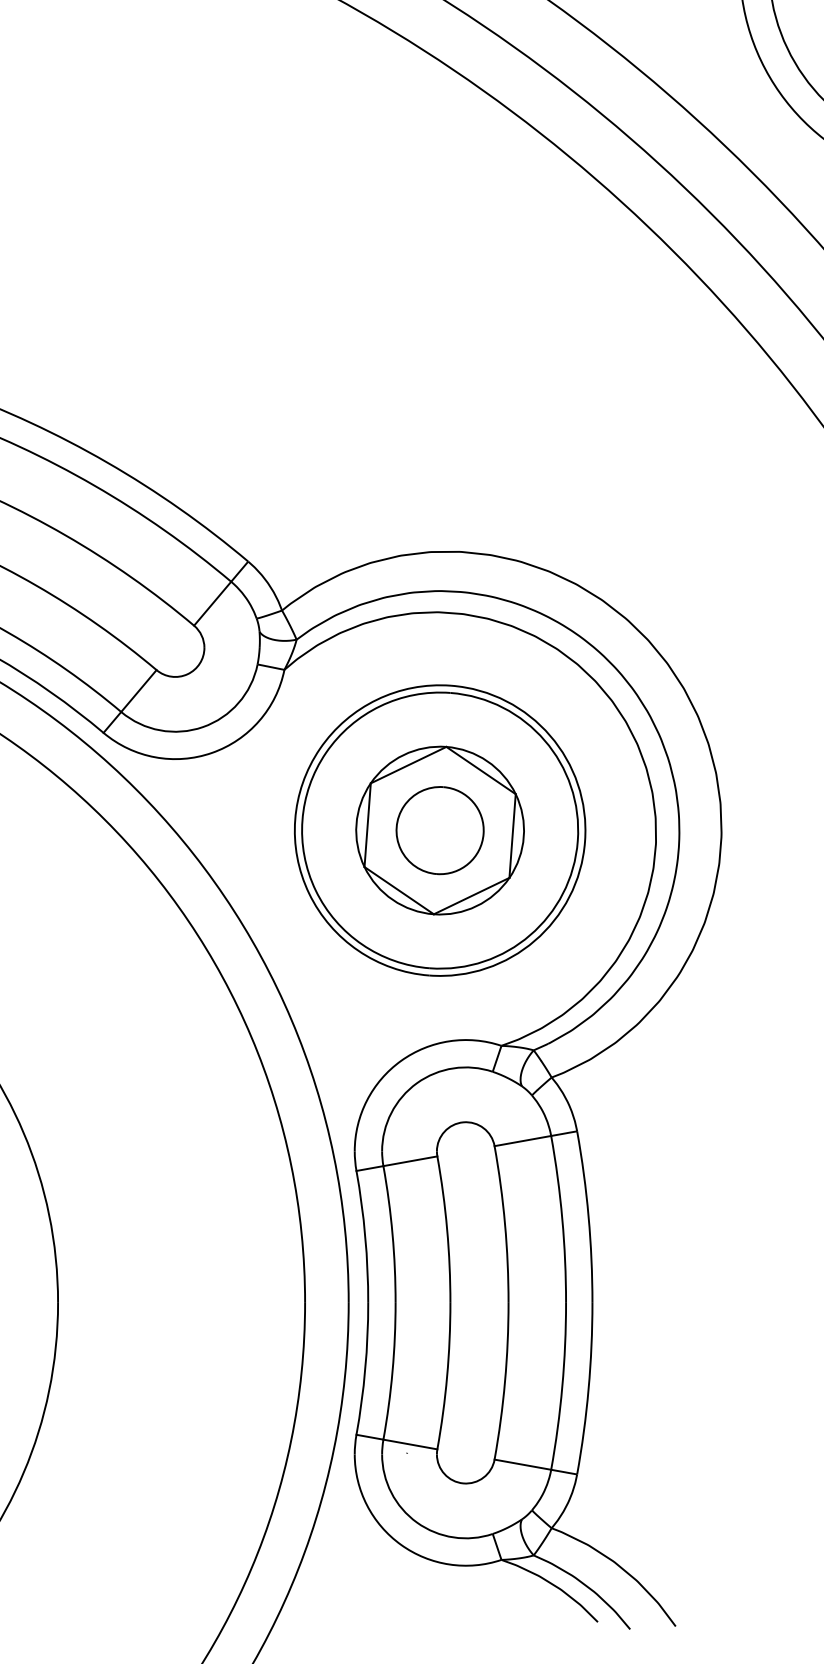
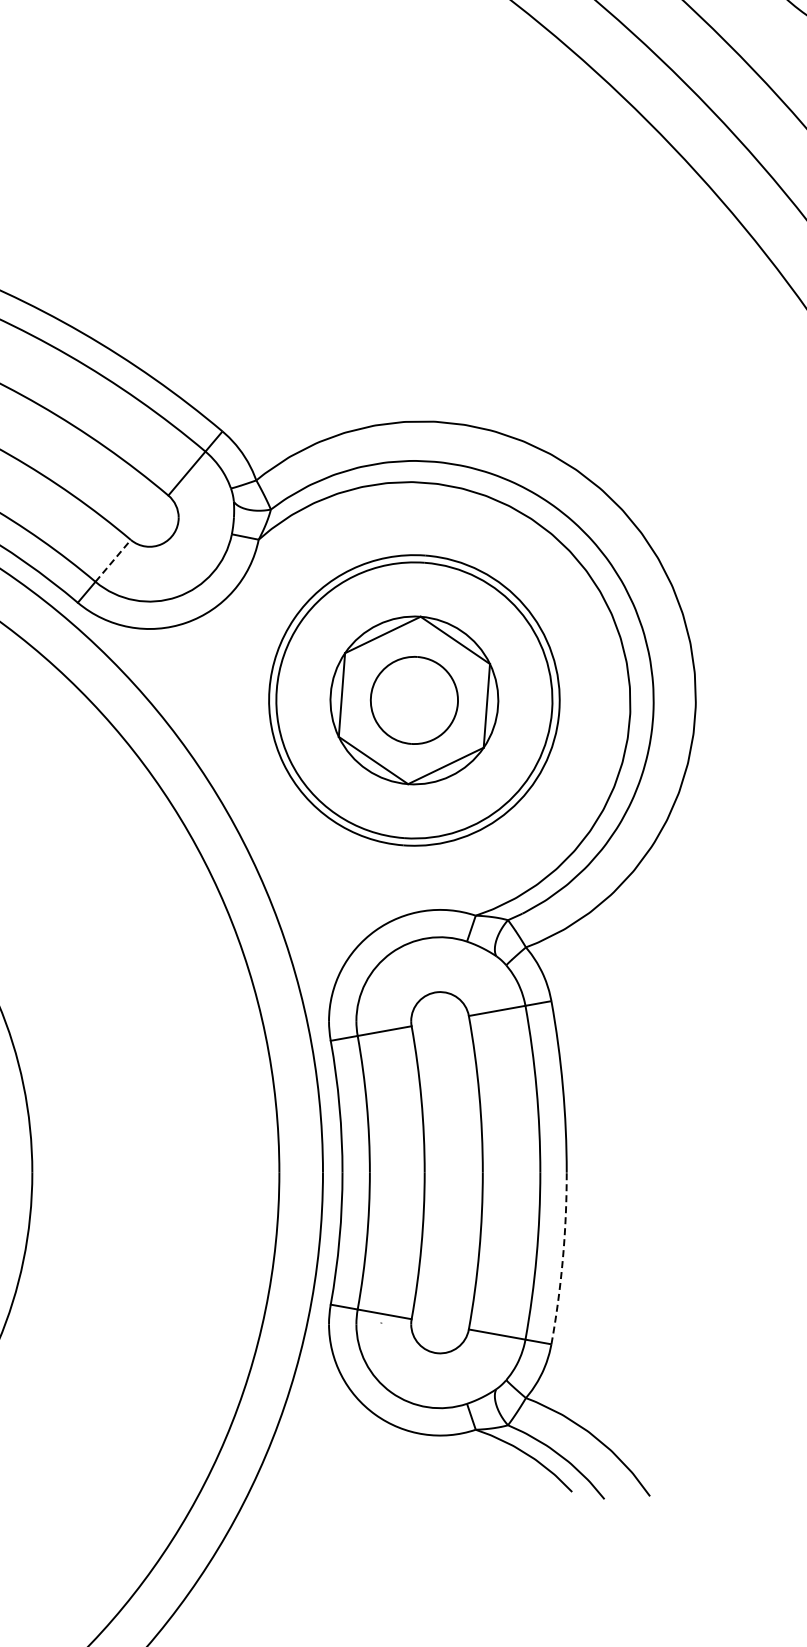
line: (139, 690) -> (113, 560), solid -> dashed
arc: (588, 1389) -> (562, 1259), solid -> dashed

